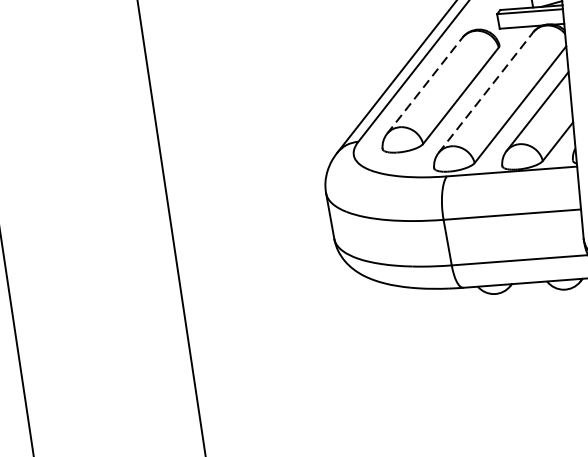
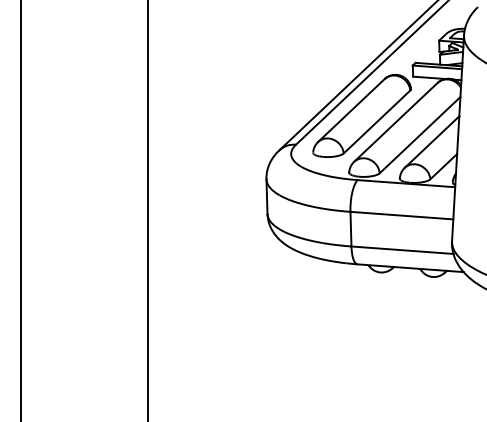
line: (424, 85) -> (351, 110), dashed -> solid
line: (486, 92) -> (396, 122), dashed -> solid

